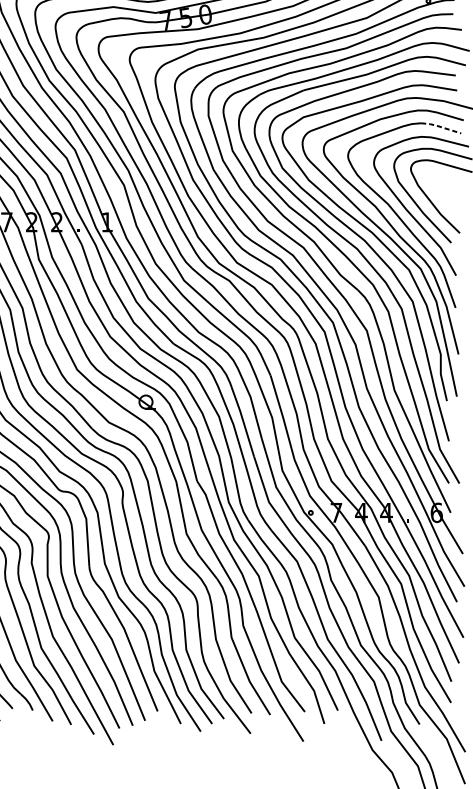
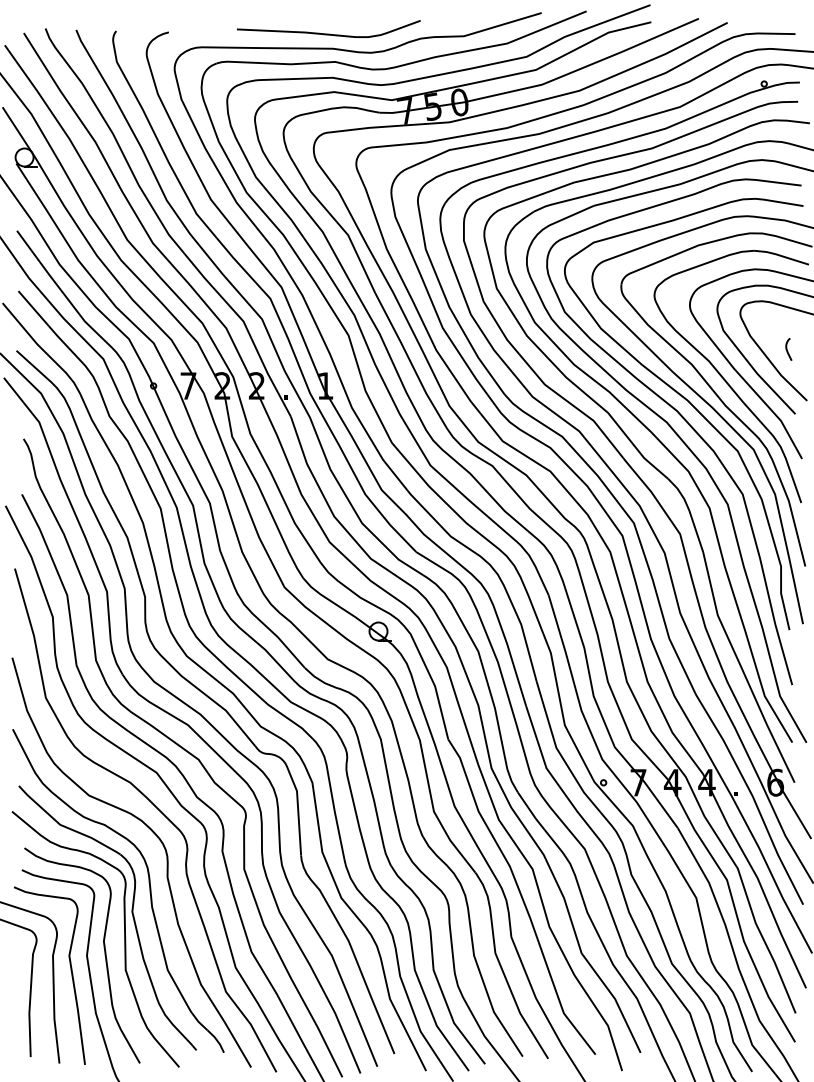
line: (440, 126) -> (780, 255), dashed -> solid
curve: (445, 194) -> (787, 348), added

